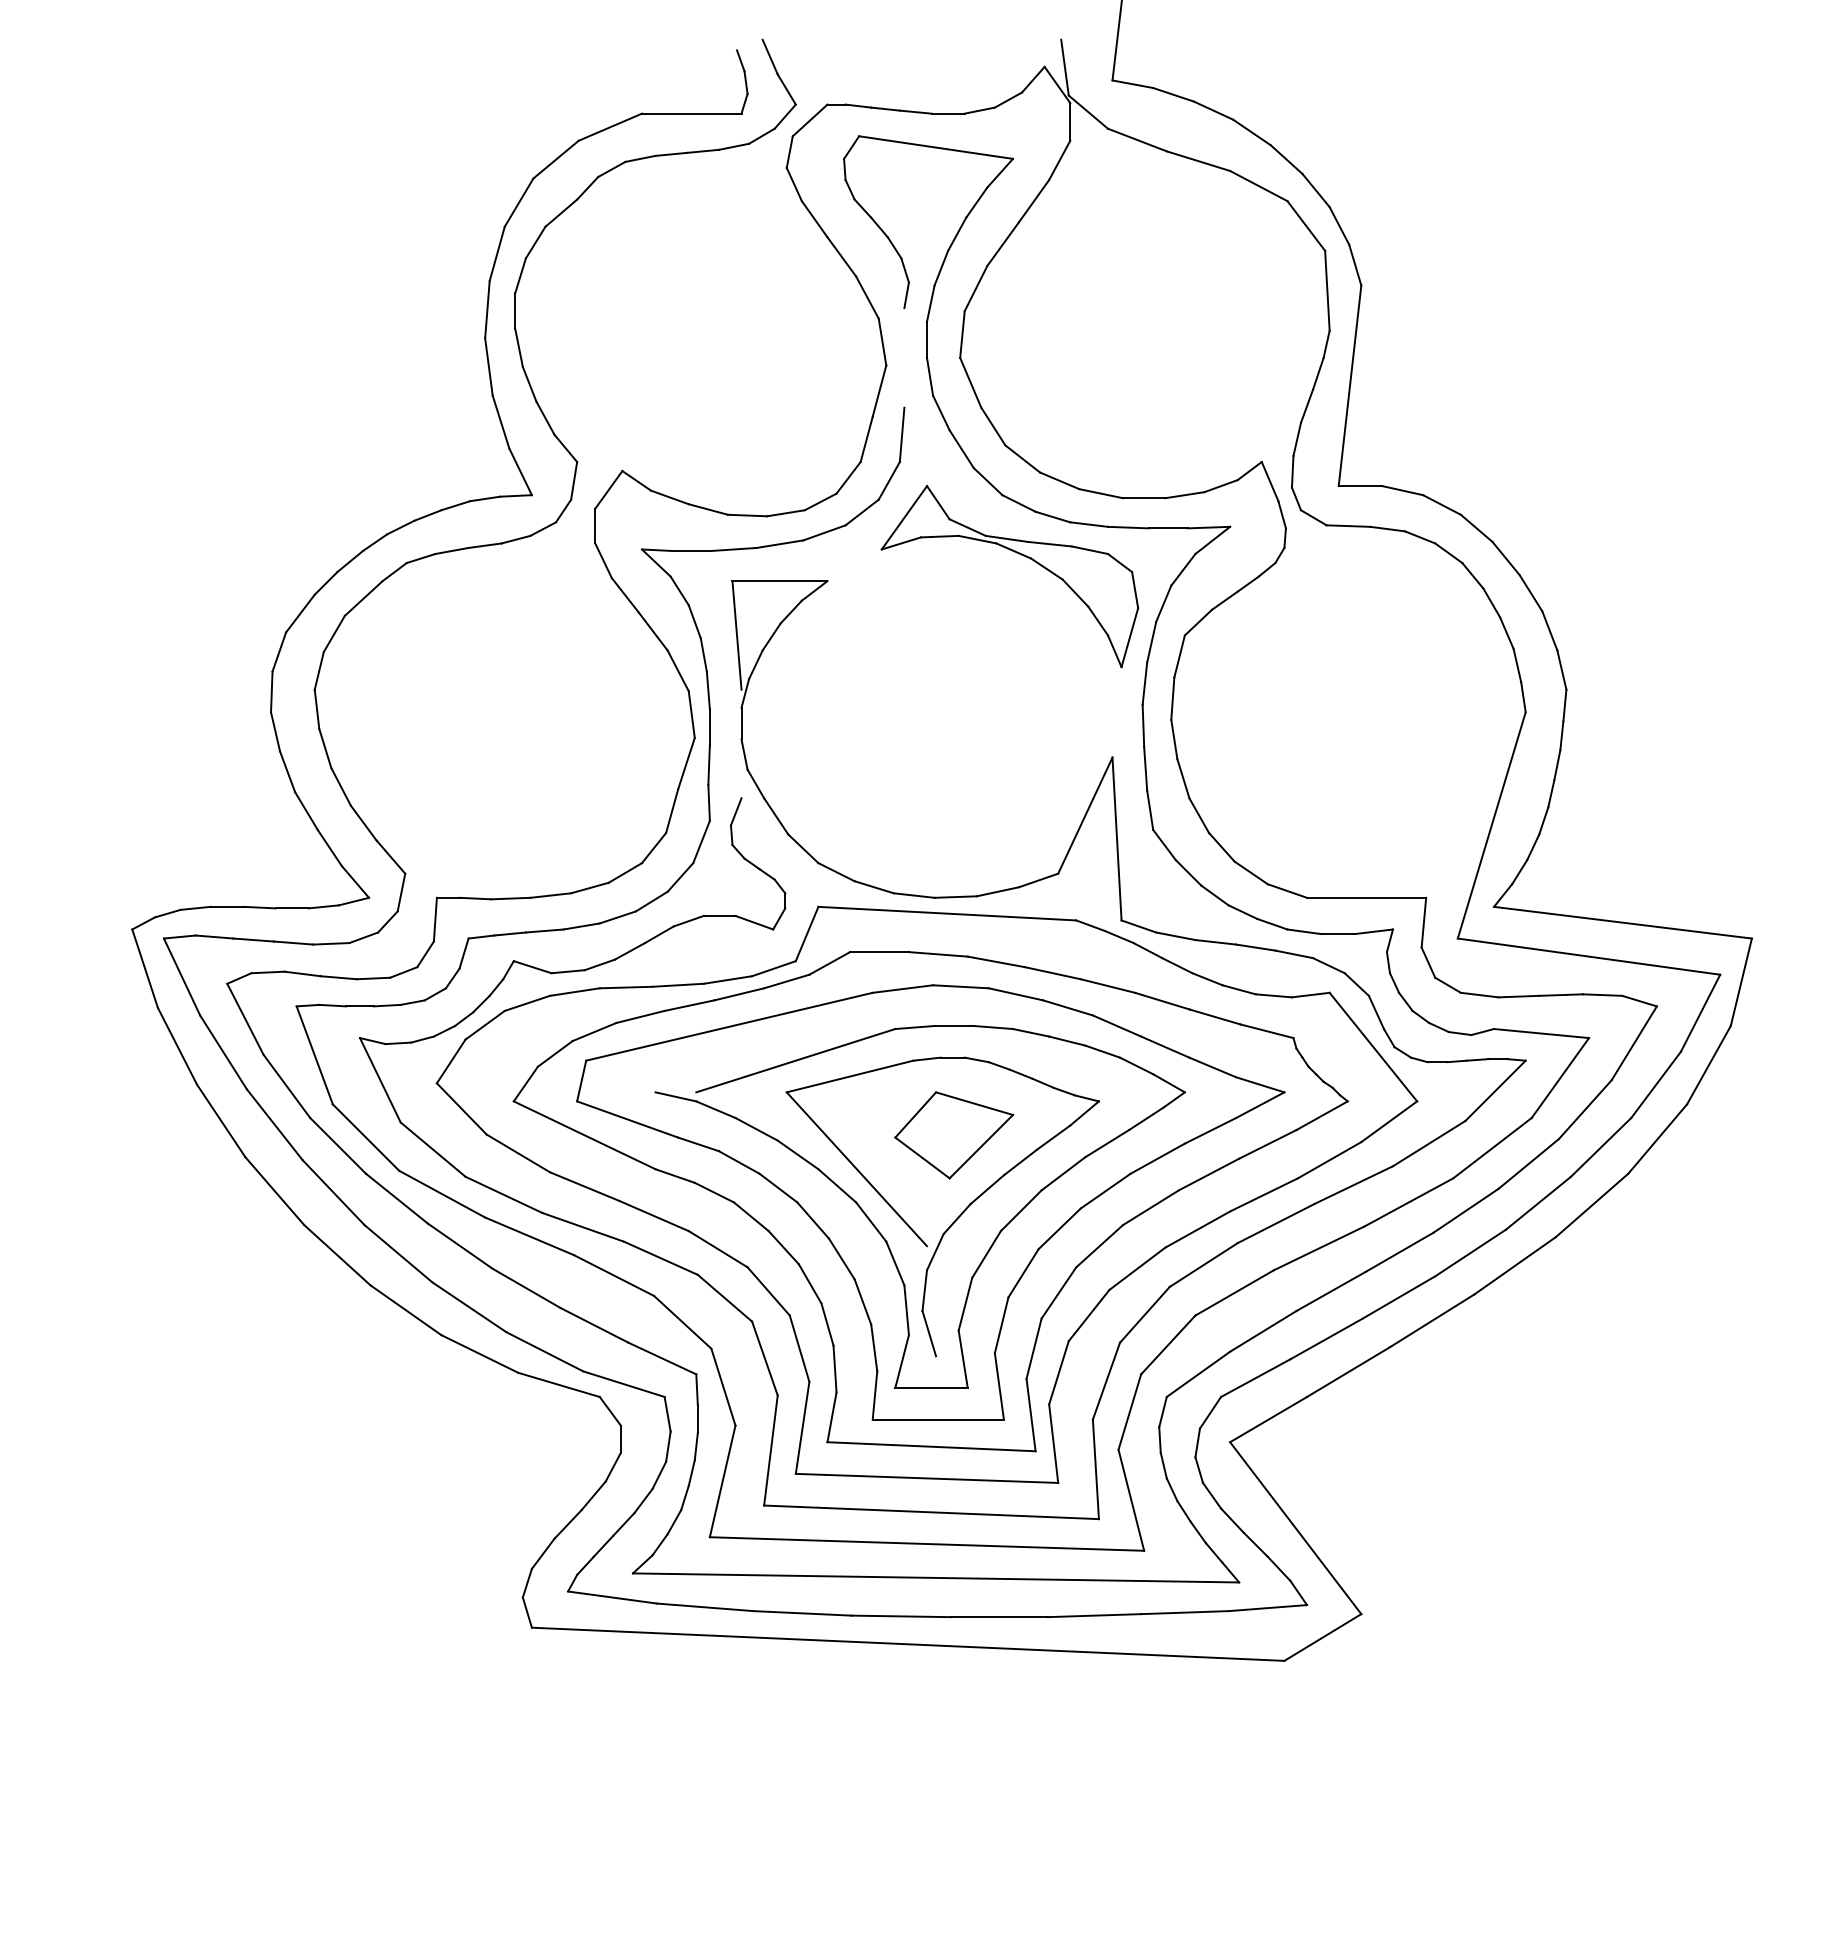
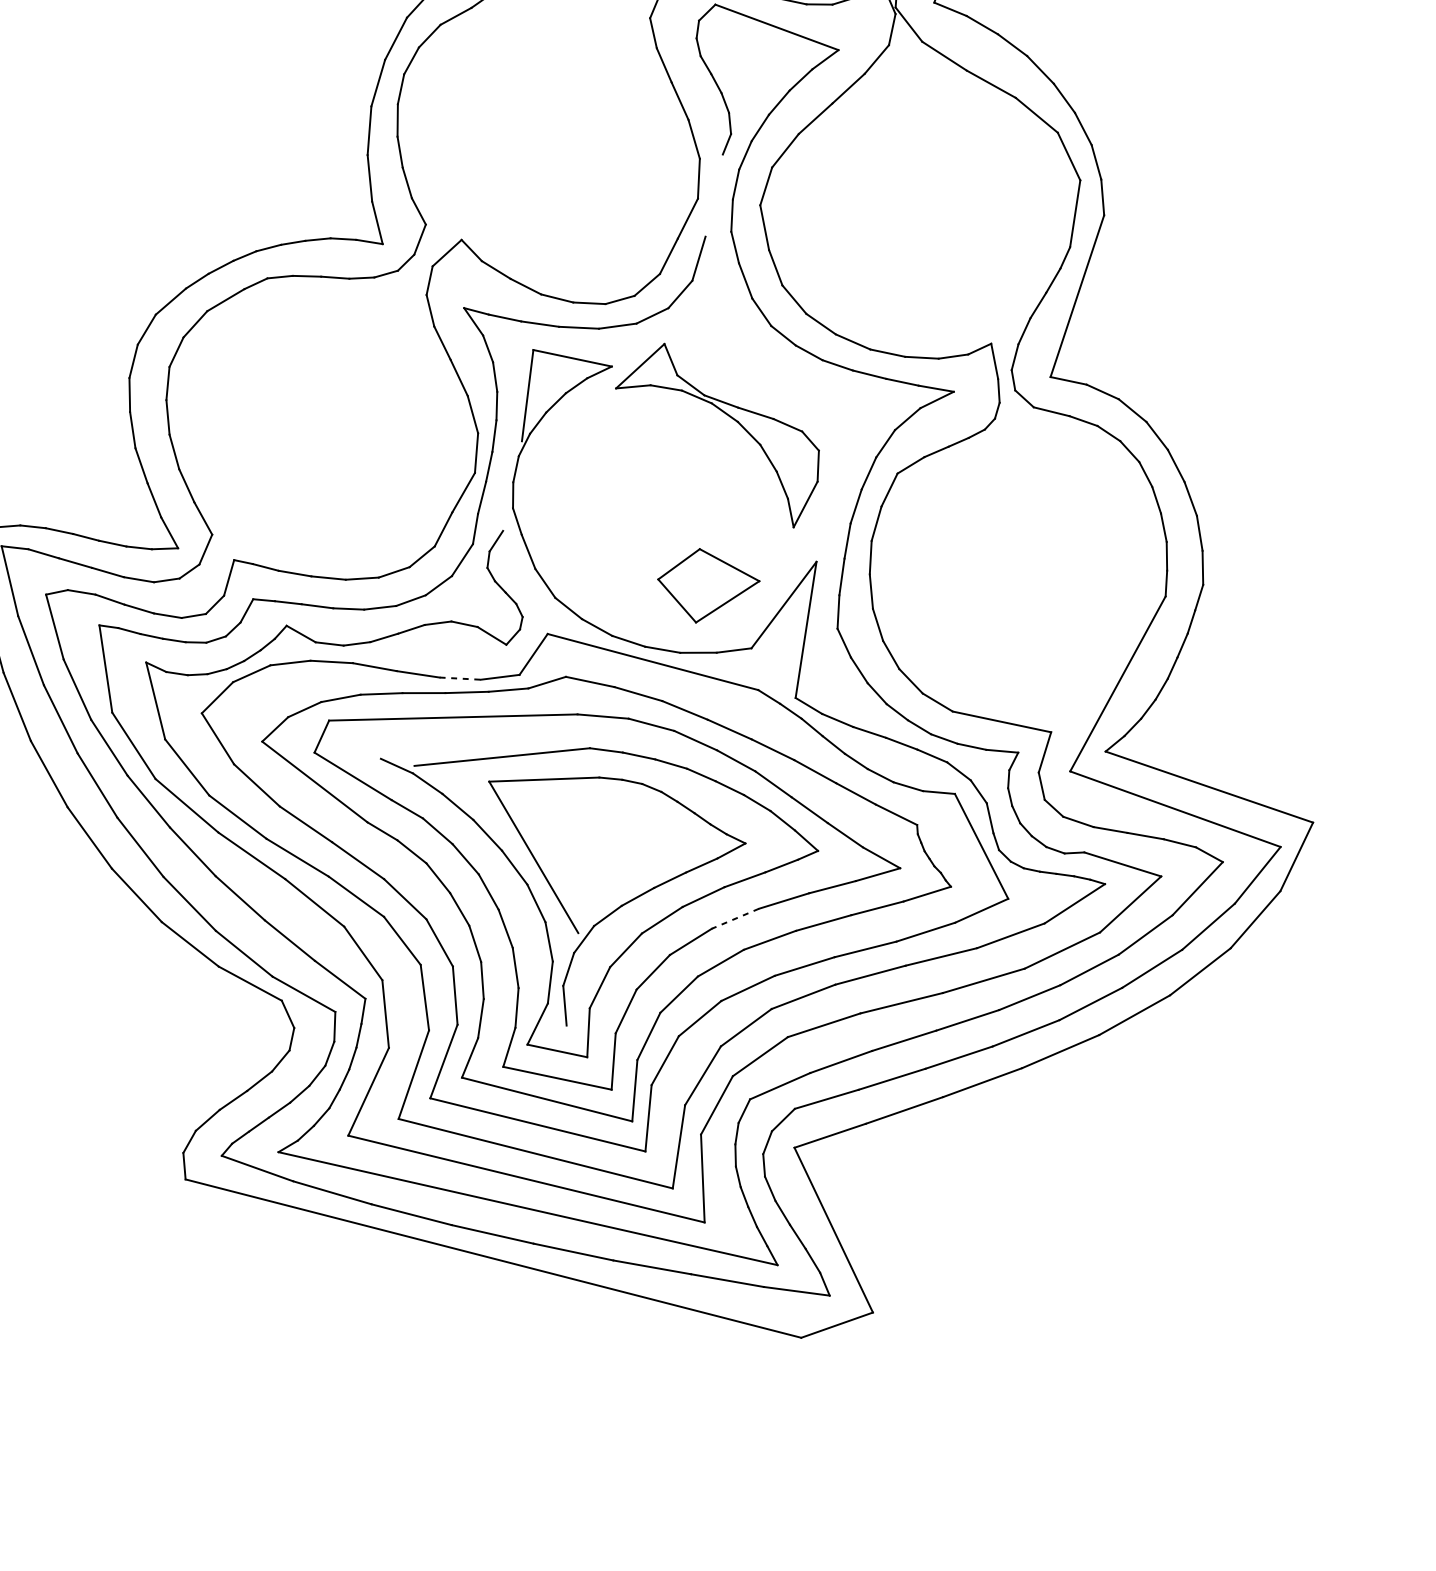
part: (1016, 553) -> (726, 415), moved
line: (728, 979) -> (460, 678), solid -> dashed
part: (954, 1135) -> (707, 587), moved
line: (1105, 1191) -> (735, 919), solid -> dashed

